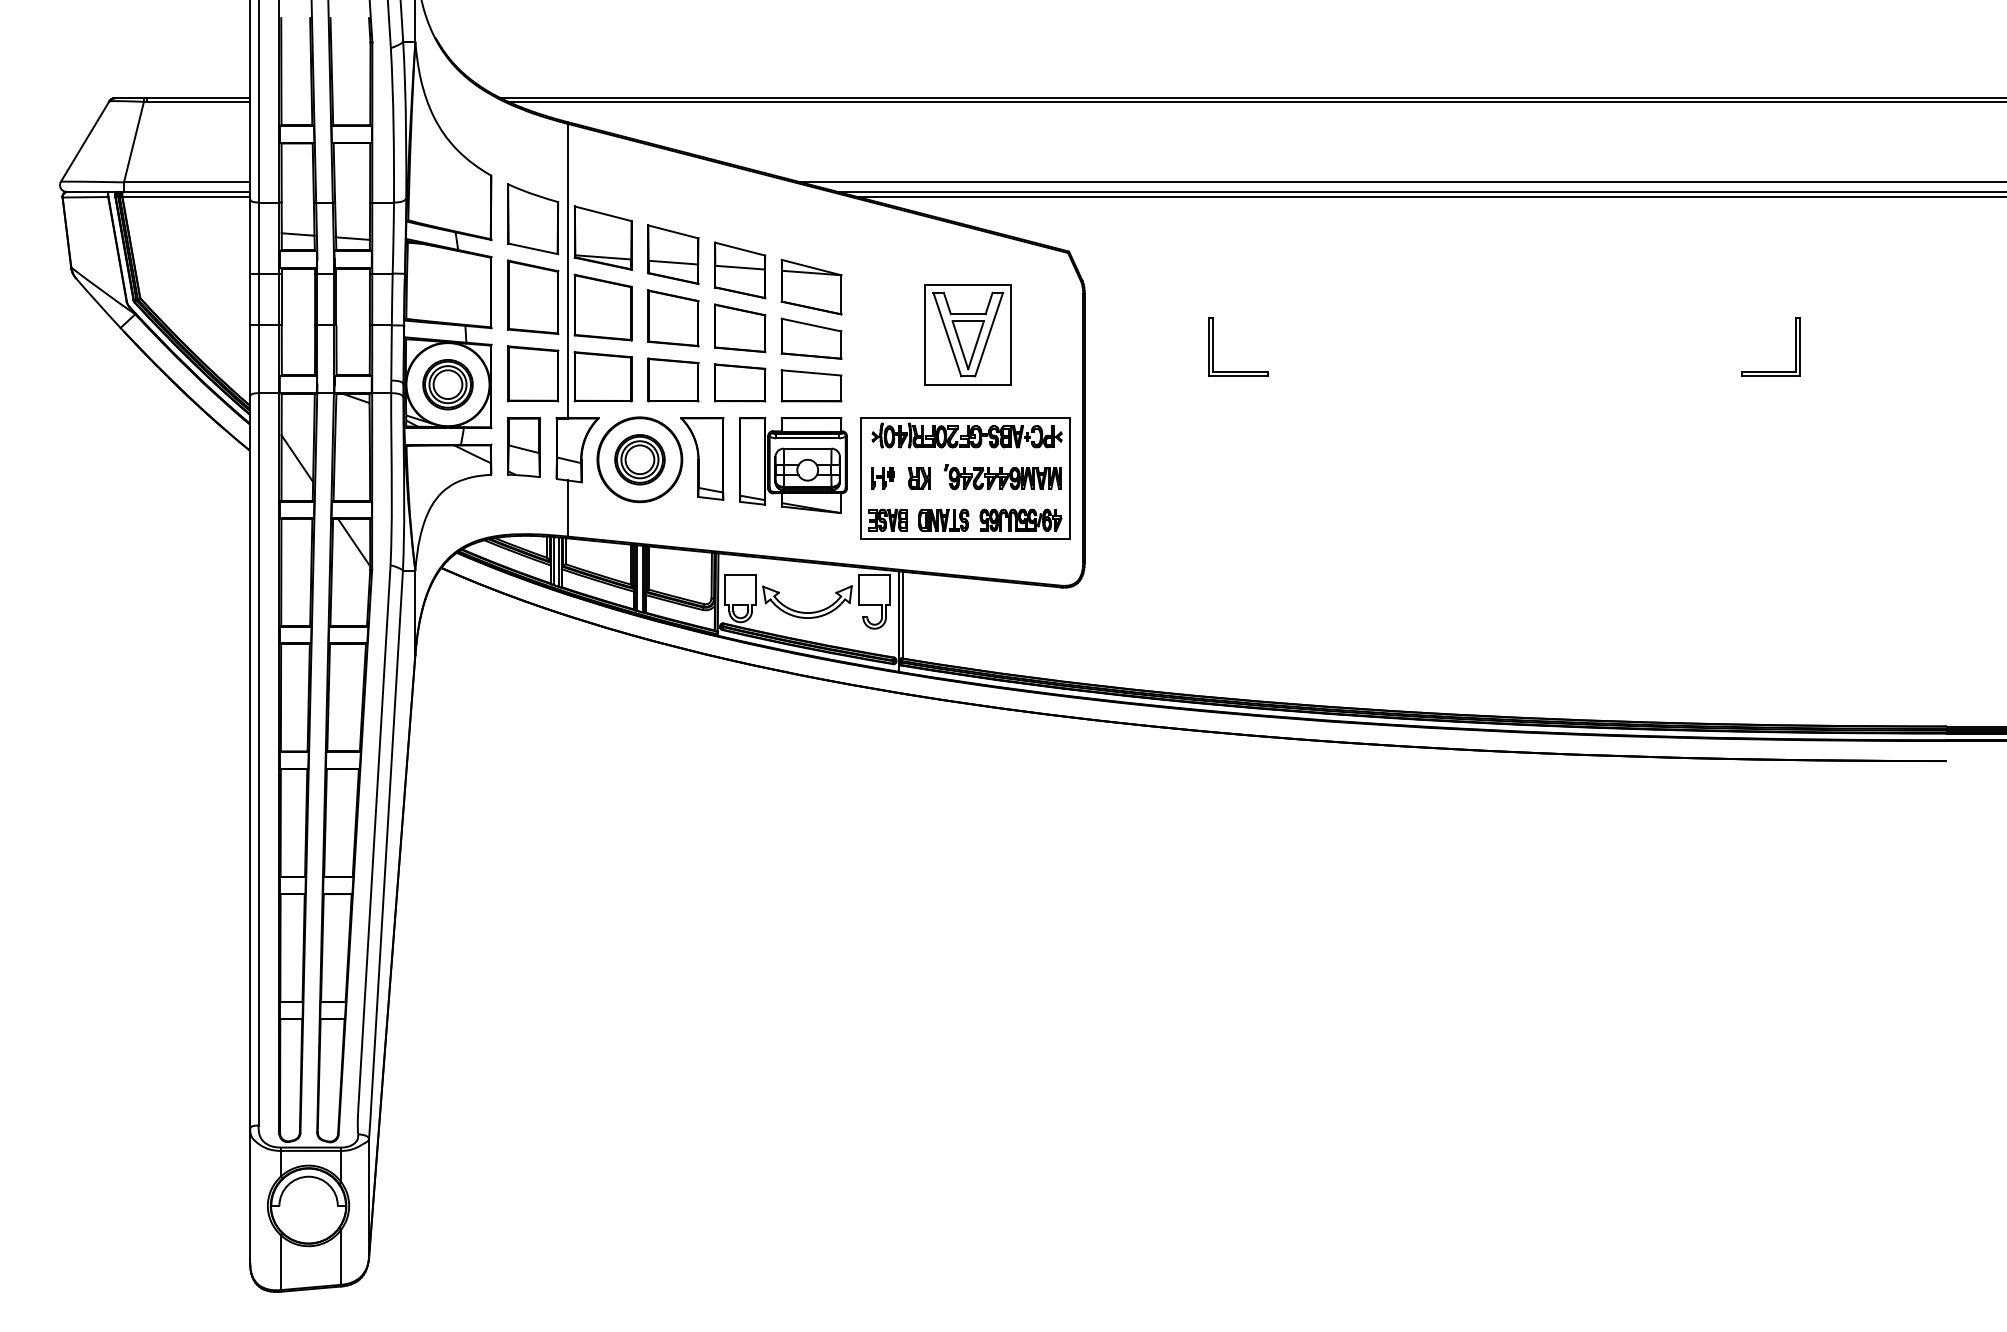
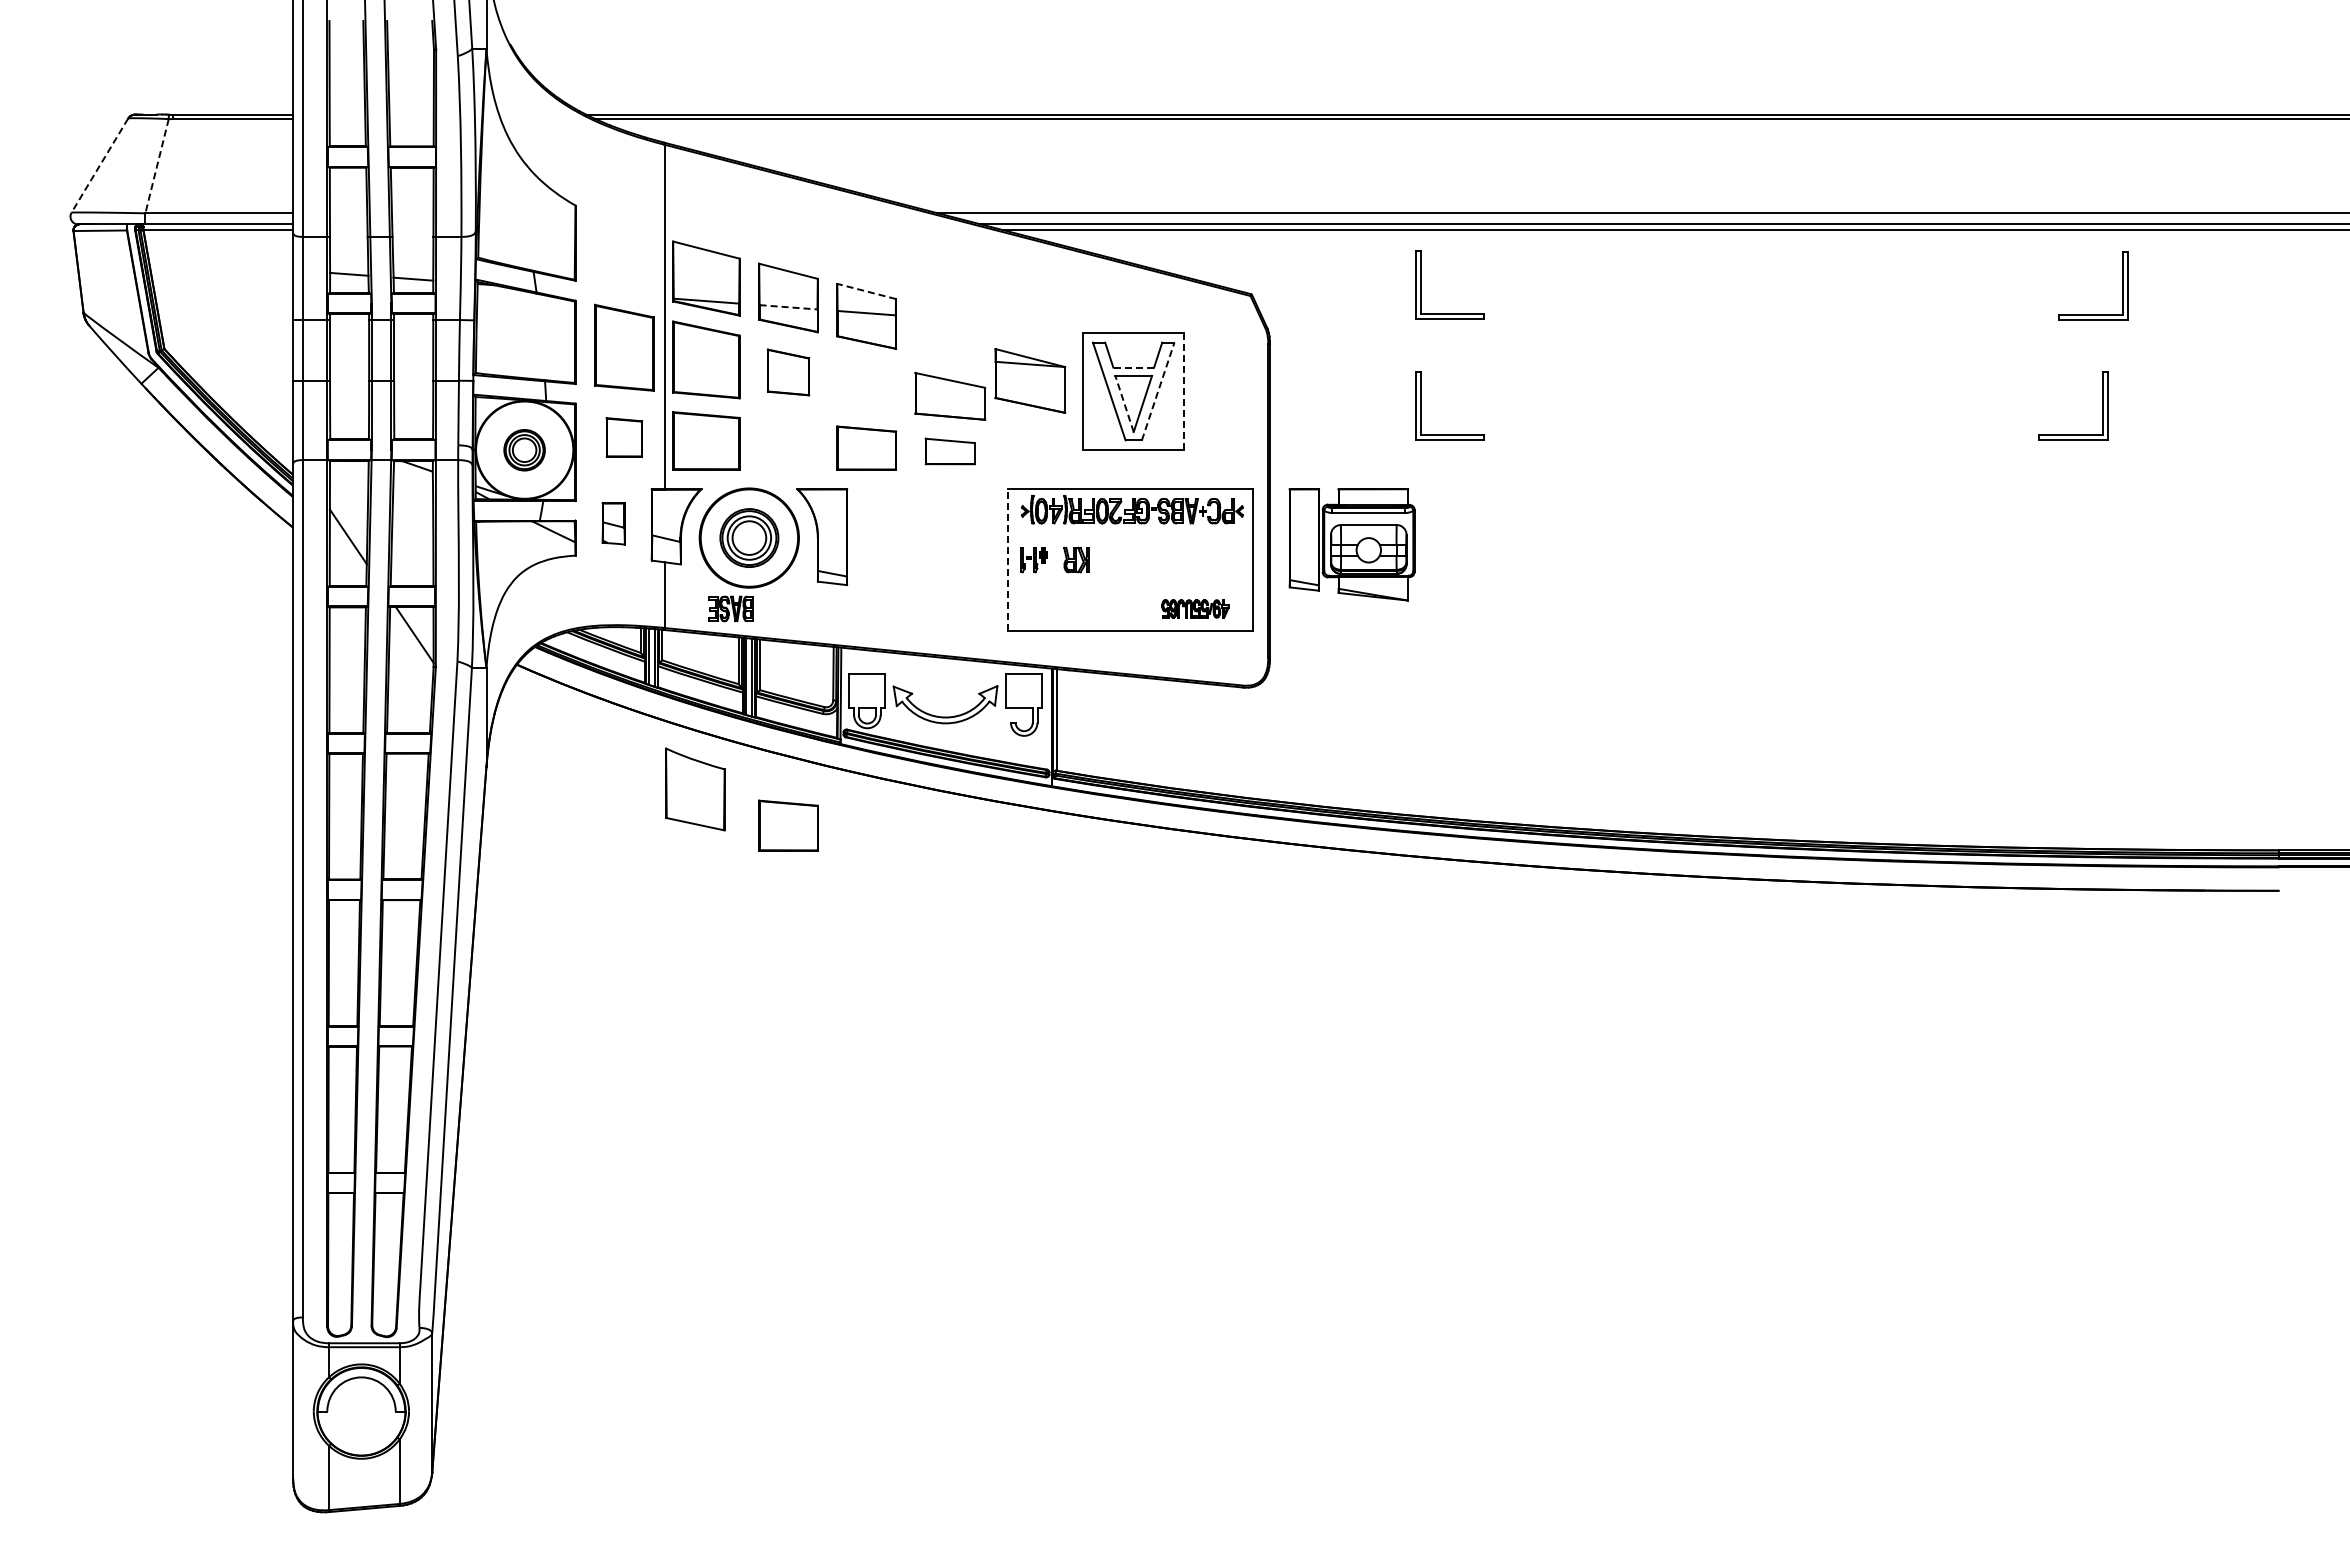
line: (84, 141) -> (99, 165), solid -> dashed
line: (134, 142) -> (157, 166), solid -> dashed
part: (533, 219) -> (695, 789), moved
part: (1214, 243) -> (1421, 284), added
part: (1812, 244) -> (2122, 285), added
line: (739, 249) -> (866, 291), solid -> dashed
line: (674, 262) -> (789, 307), solid -> dashed
part: (811, 286) -> (1030, 380), moved
line: (968, 314) -> (1133, 367), solid -> dashed
part: (673, 318) -> (788, 372), size x0.7
part: (739, 327) -> (866, 383), removed
line: (989, 334) -> (1158, 391), solid -> dashed
line: (1011, 334) -> (1184, 391), solid -> dashed
line: (960, 345) -> (1124, 404), solid -> dashed
part: (533, 373) -> (624, 437), size x0.6
part: (673, 379) -> (788, 825), moved
part: (447, 384) -> (524, 450), size x0.7
part: (810, 385) -> (949, 451), size x0.7
part: (523, 447) -> (613, 523), size x0.6
part: (792, 465) -> (1351, 544), moved
part: (1003, 477) -> (1174, 558), removed
line: (860, 478) -> (1007, 560), solid -> dashed
part: (887, 519) -> (730, 608), moved
part: (943, 519) -> (1104, 608), removed
part: (1021, 519) -> (1195, 608), size x0.7

